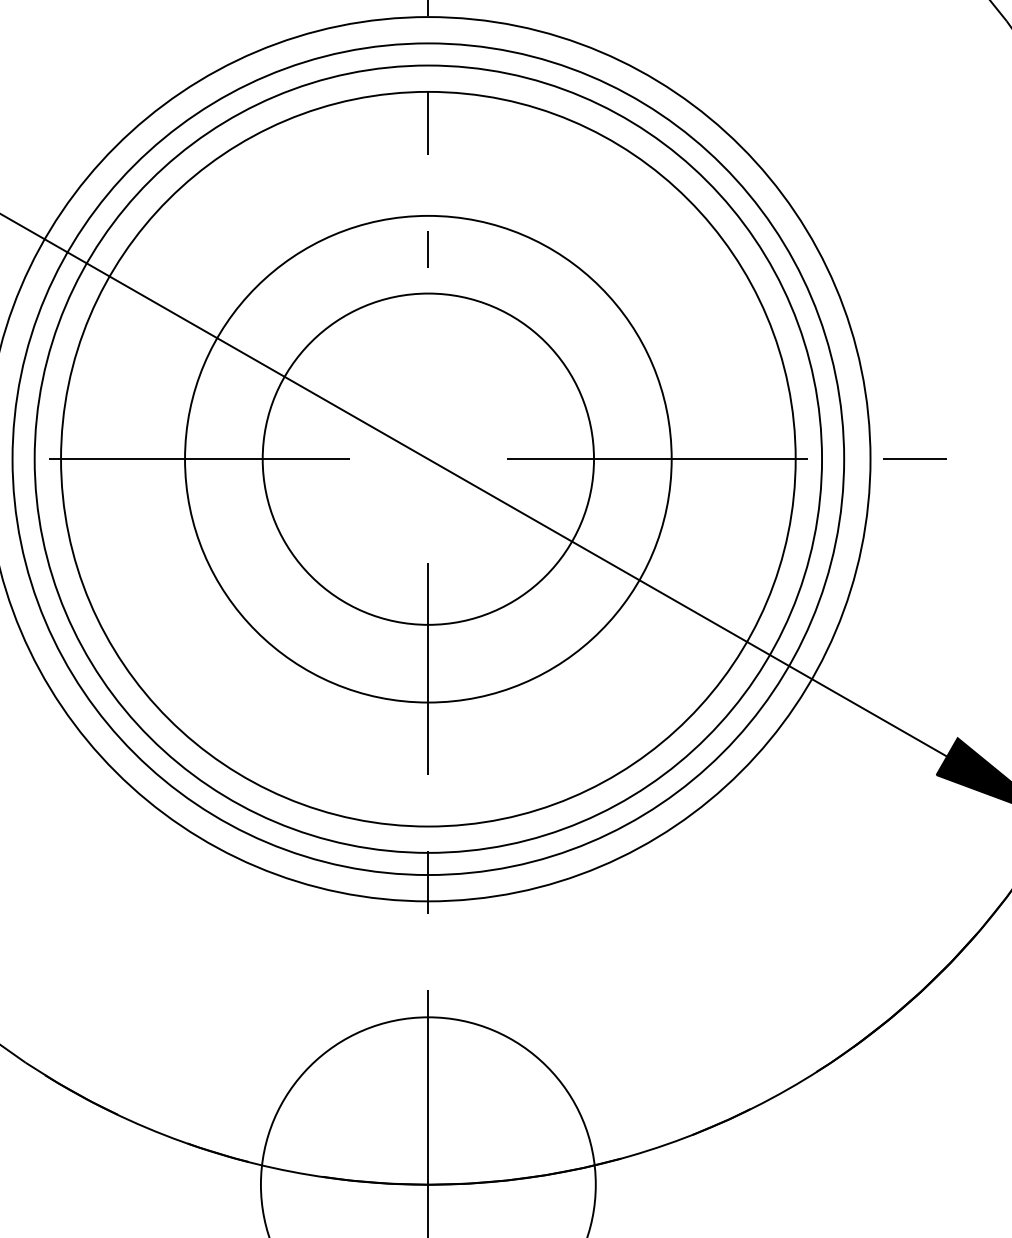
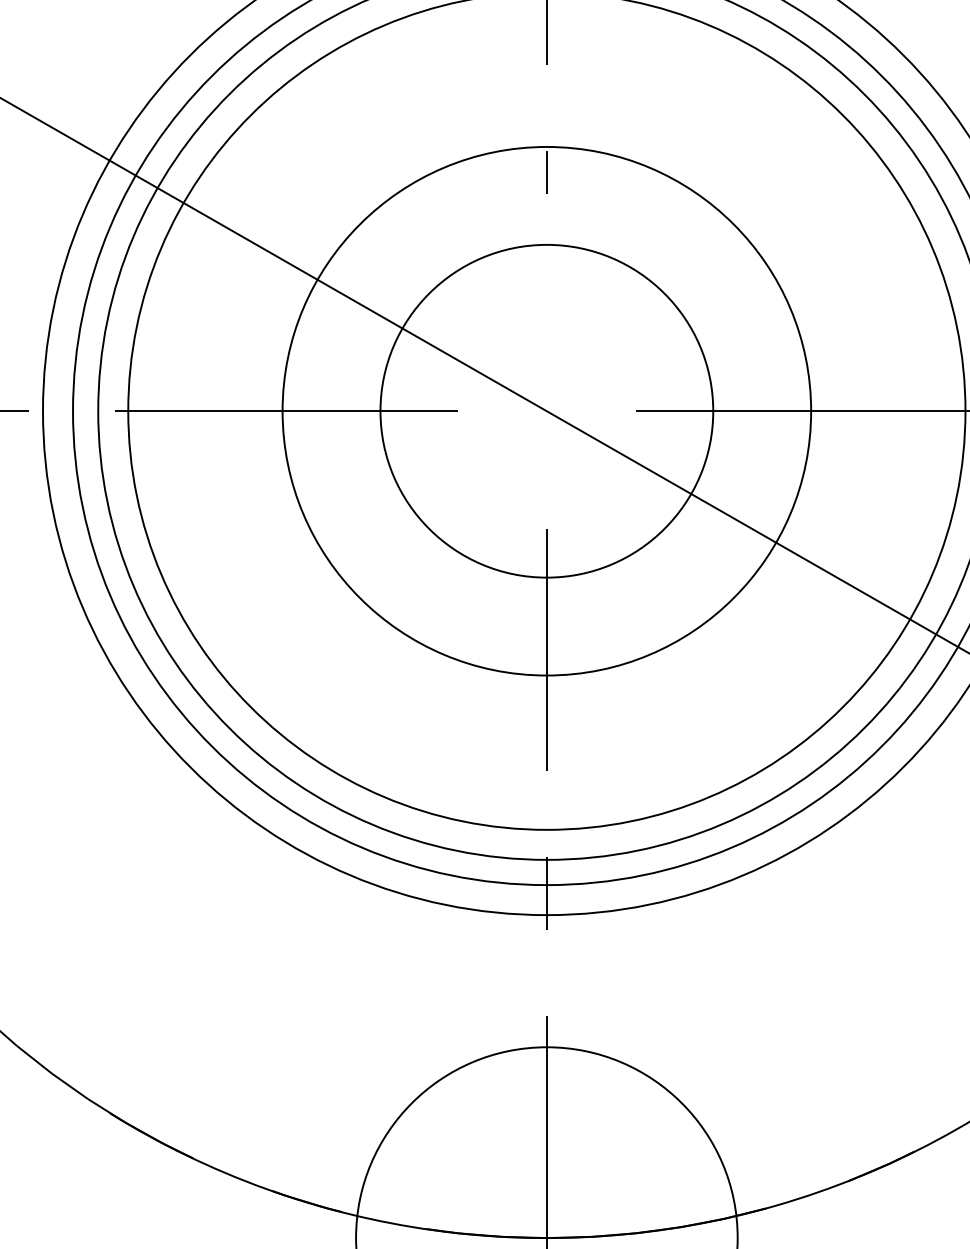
circle: (428, 458) -> (547, 410), size x0.6
circle: (428, 458) -> (547, 410), size x1.4

